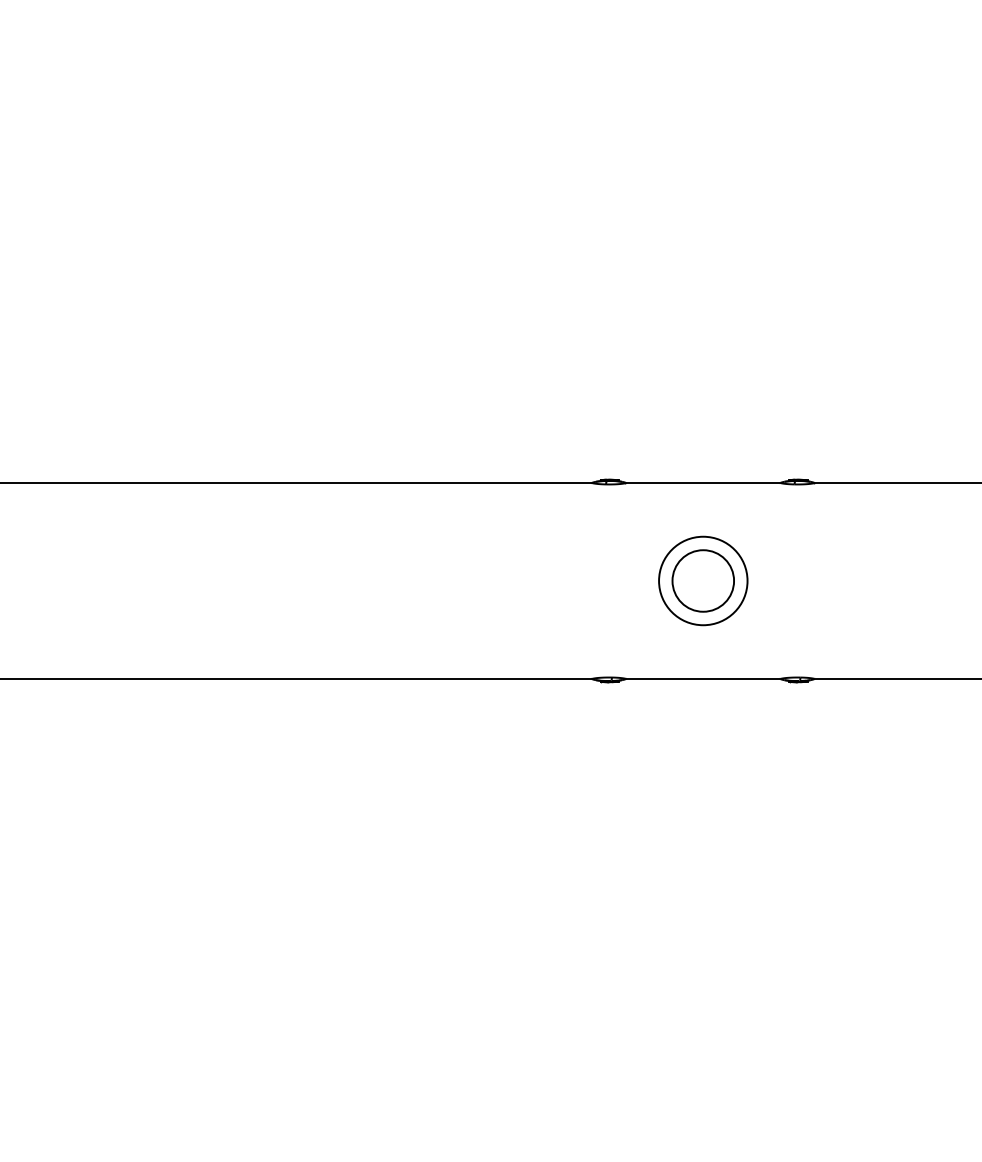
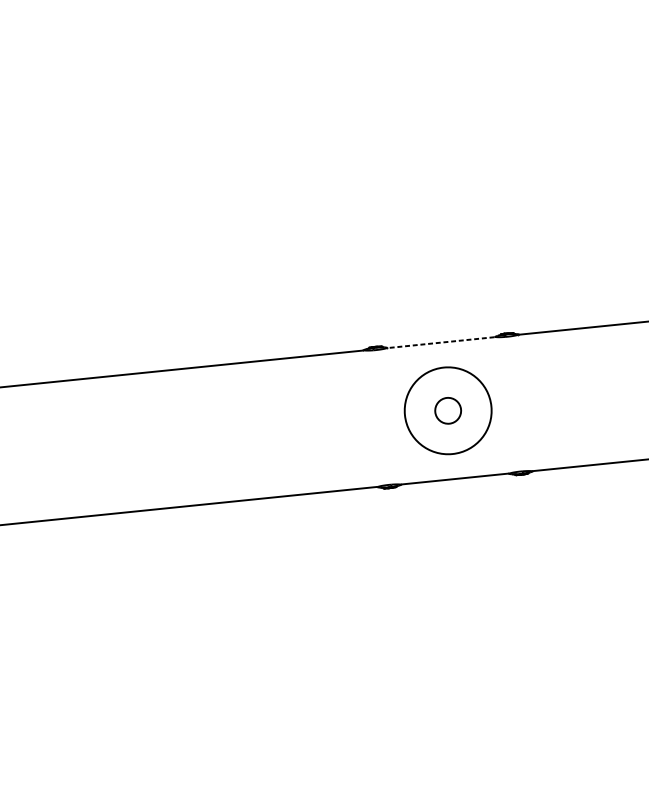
line: (702, 483) -> (440, 342), solid -> dashed
circle: (703, 580) -> (448, 410), size x0.6
circle: (703, 580) -> (448, 410), size x1.4

